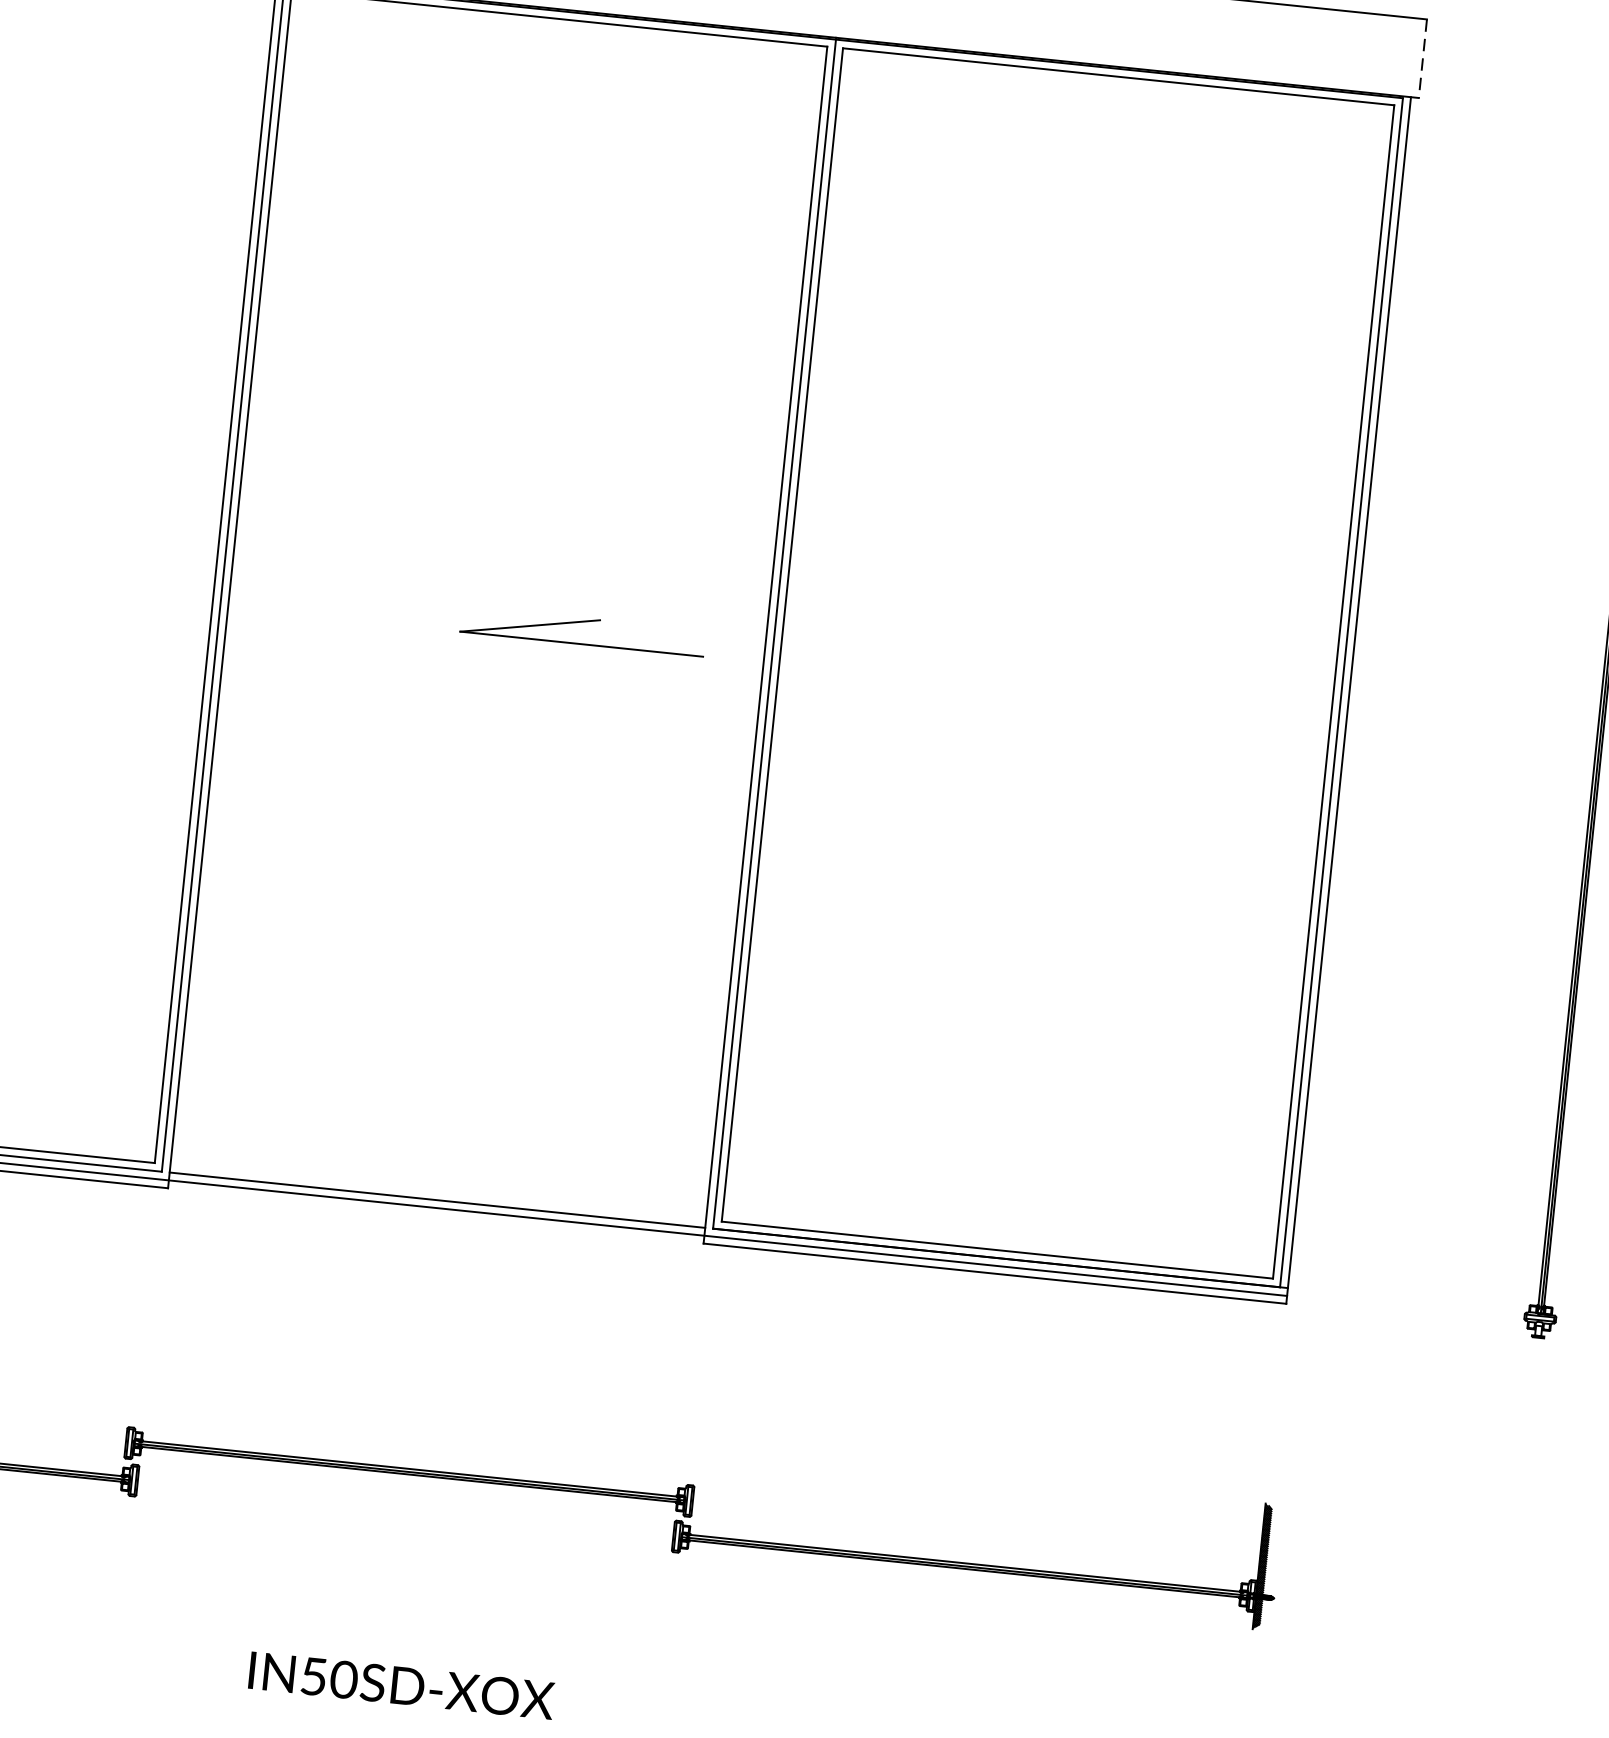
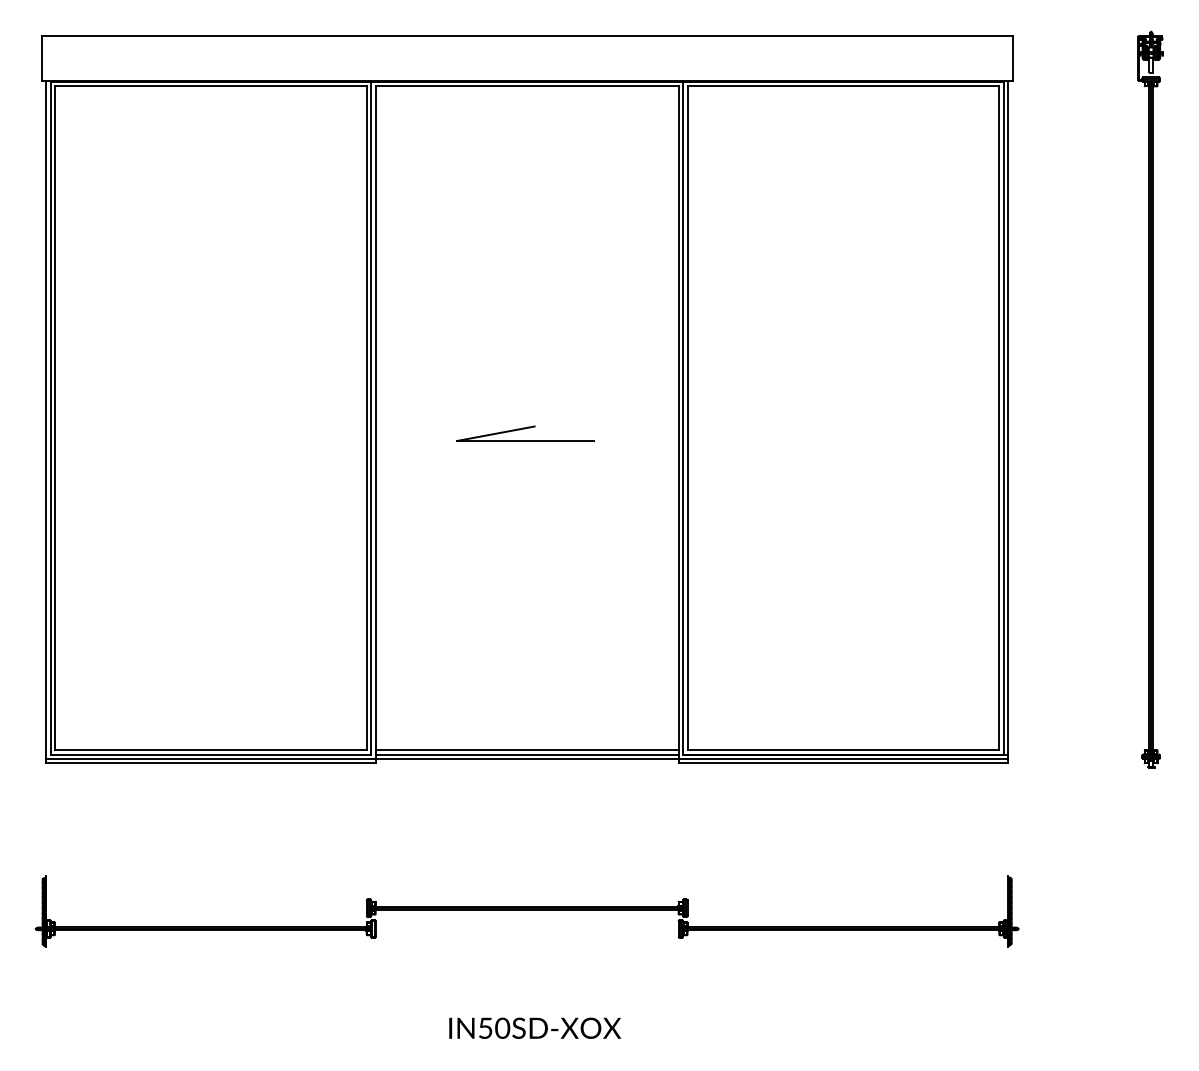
line: (1422, 60) -> (1012, 59), dashed -> solid
part: (582, 630) -> (525, 433), moved
line: (437, 1193) -> (526, 750), added

